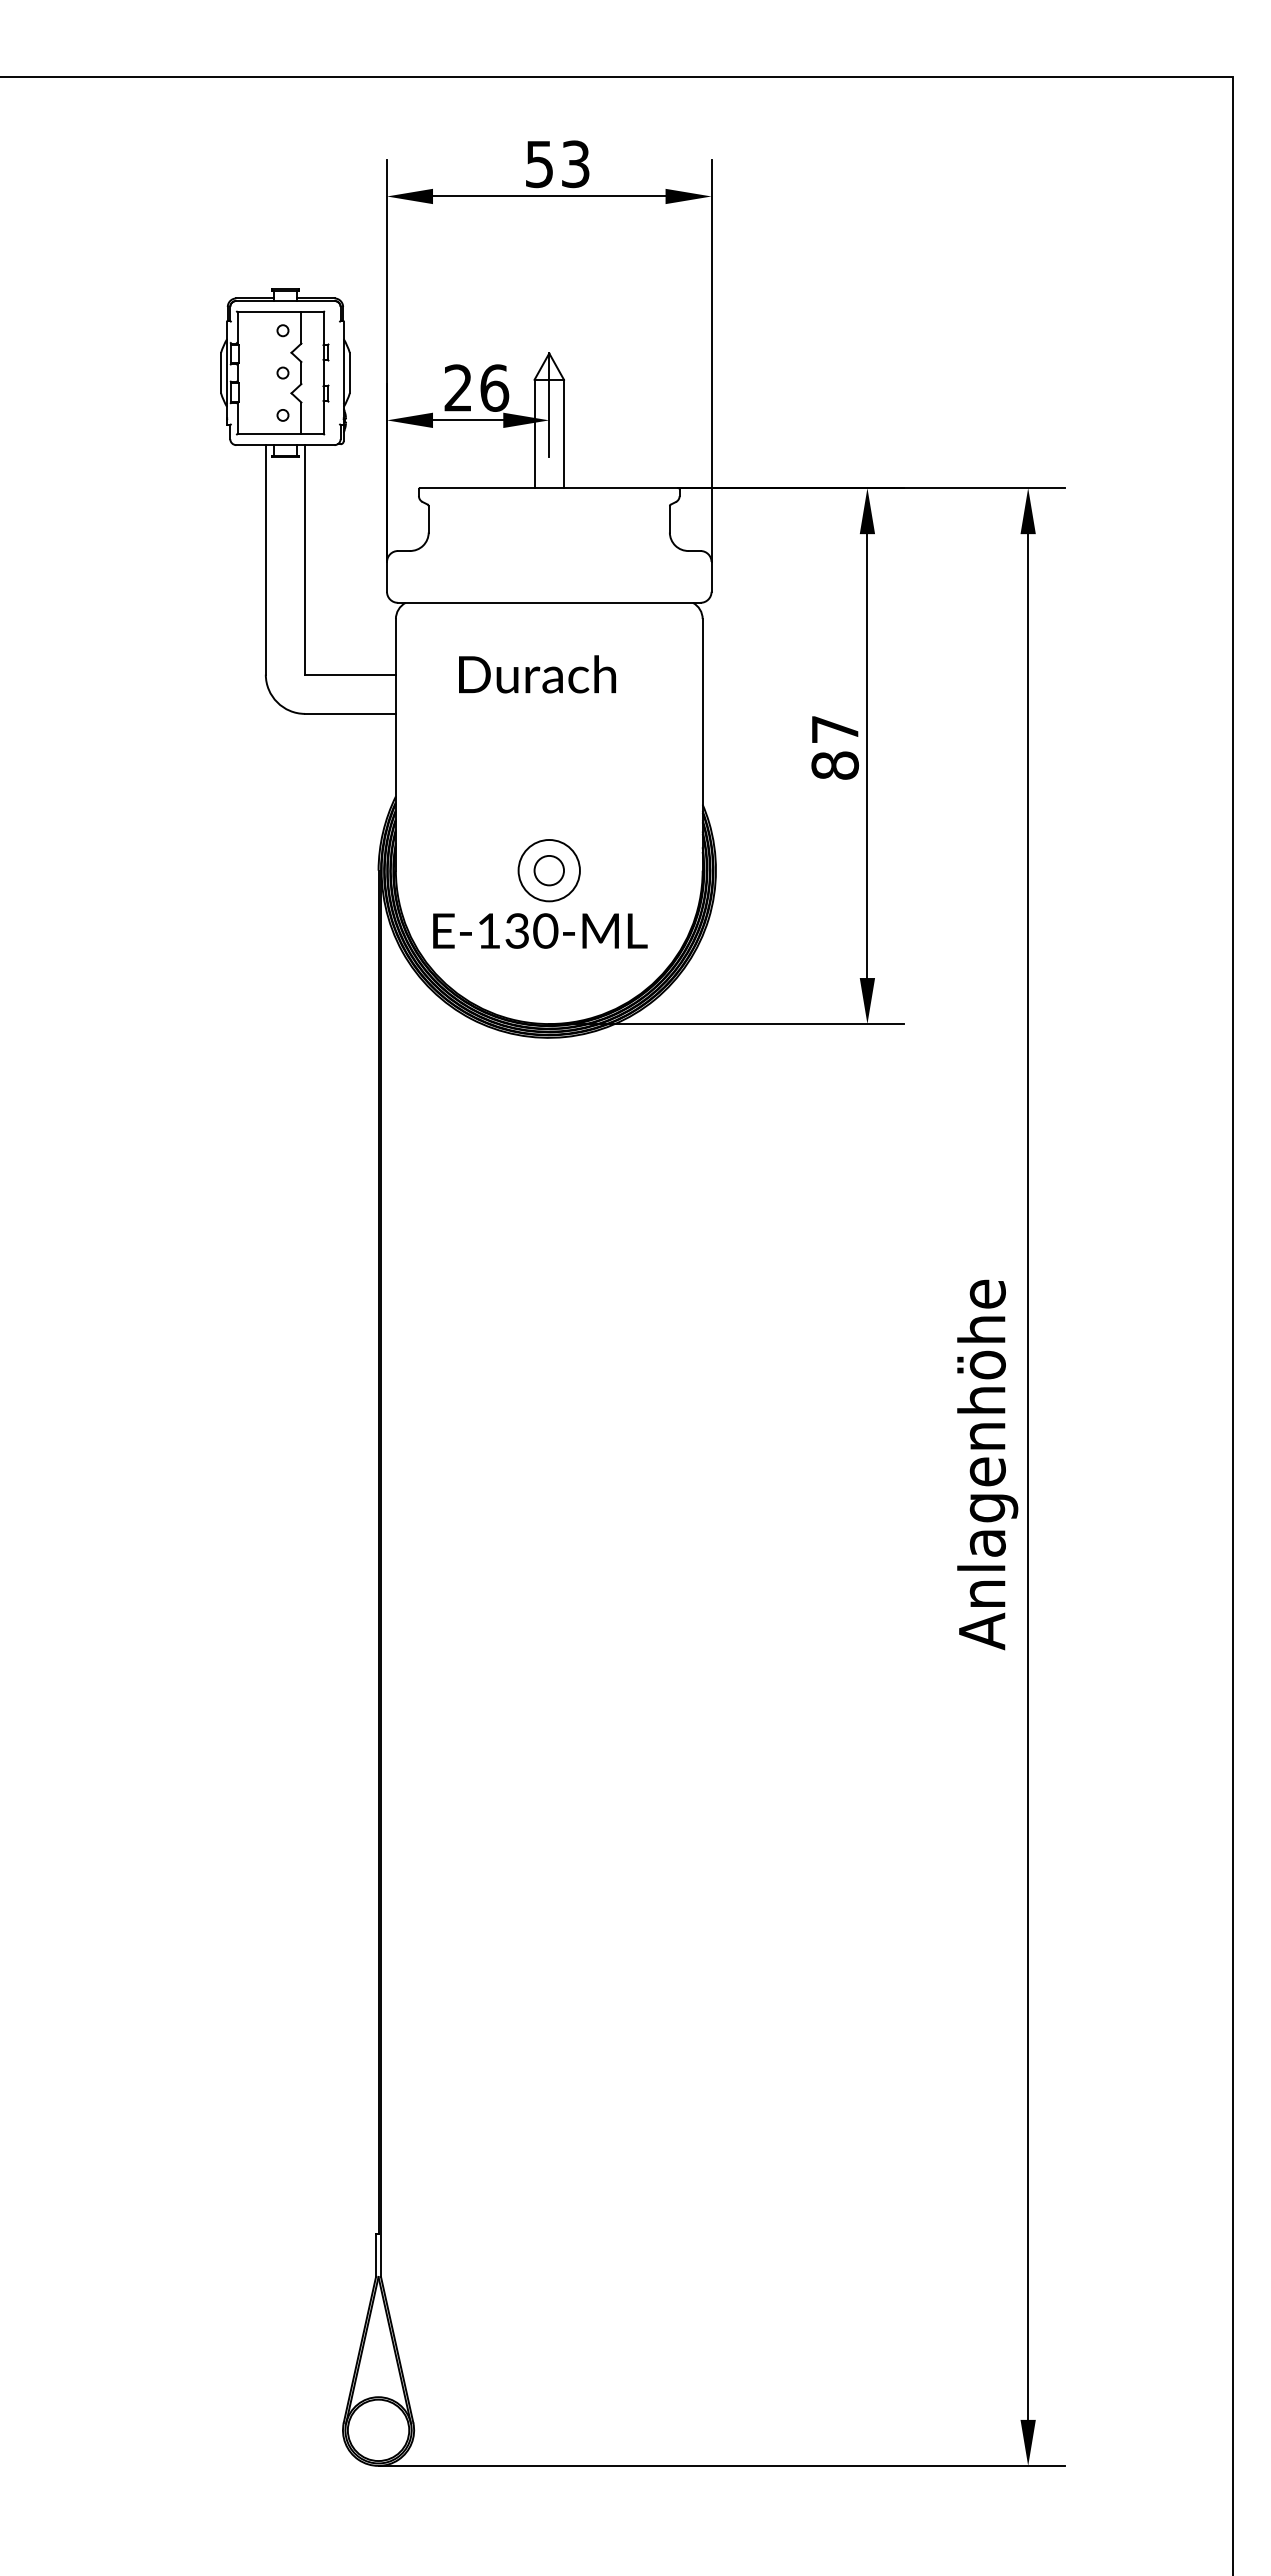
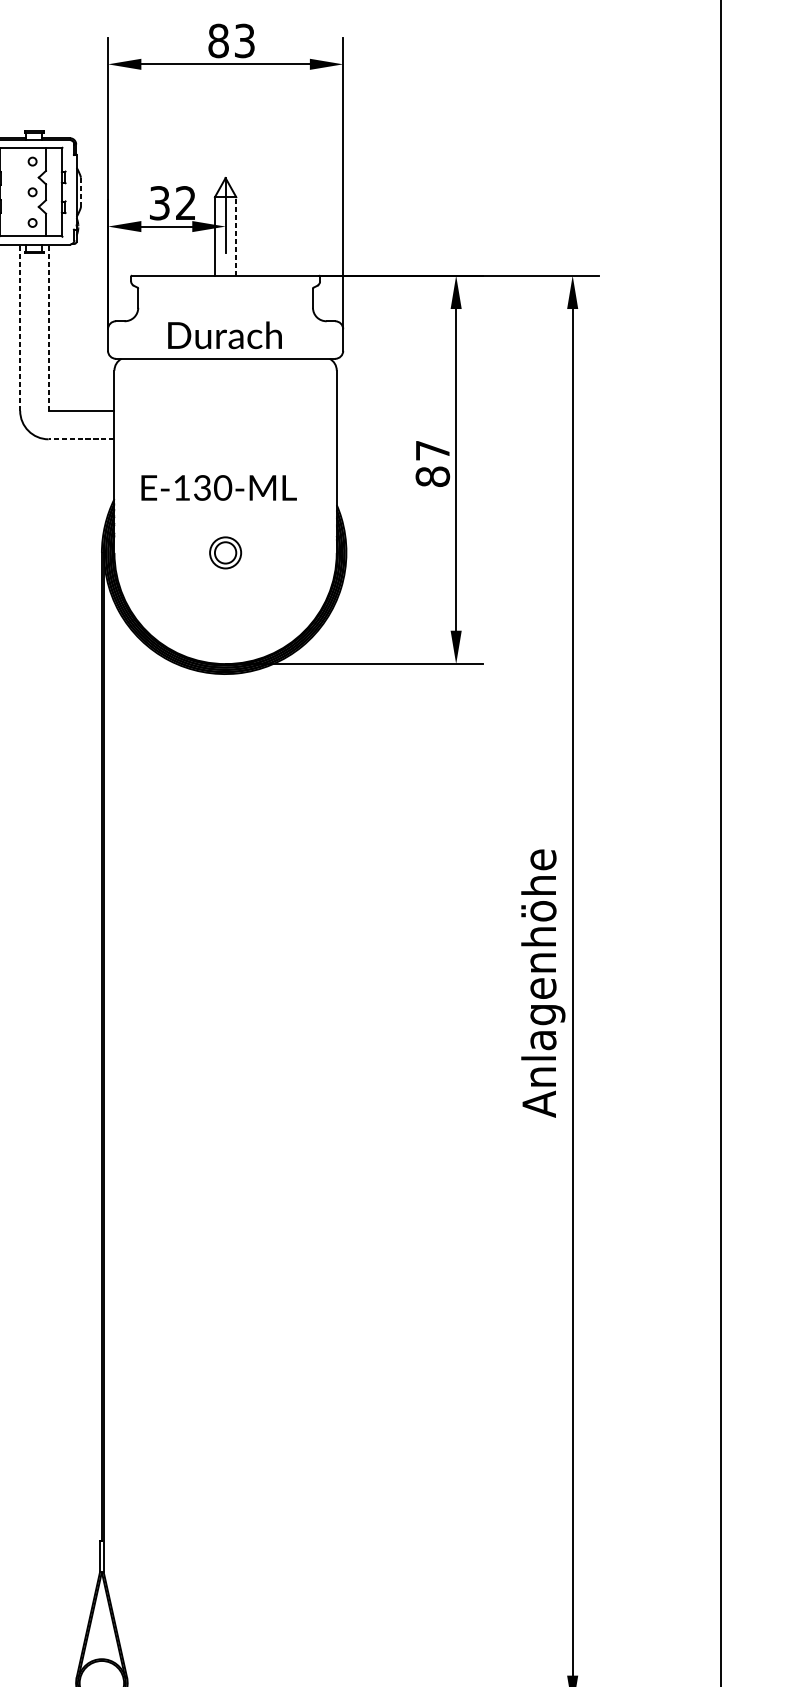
text: (539, 164) -> (218, 41), 53 -> 83
line: (349, 372) -> (80, 191), solid -> dashed
text: (476, 387) -> (172, 202), 26 -> 32
line: (564, 433) -> (236, 236), solid -> dashed
line: (265, 559) -> (19, 327), solid -> dashed
line: (305, 559) -> (48, 327), solid -> dashed
text: (537, 674) -> (225, 335), moved
line: (350, 713) -> (81, 439), solid -> dashed
circle: (548, 870) -> (225, 552), size x0.7
text: (540, 930) -> (219, 487), moved

